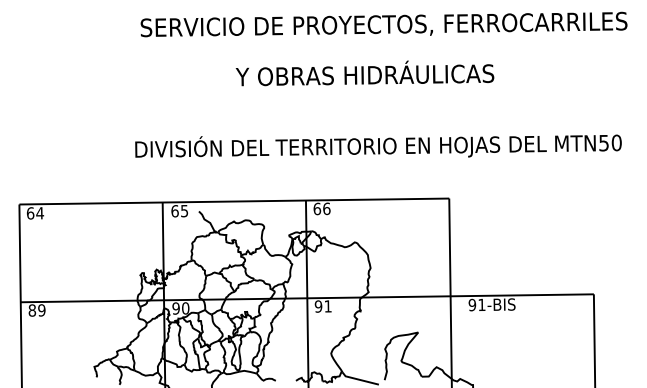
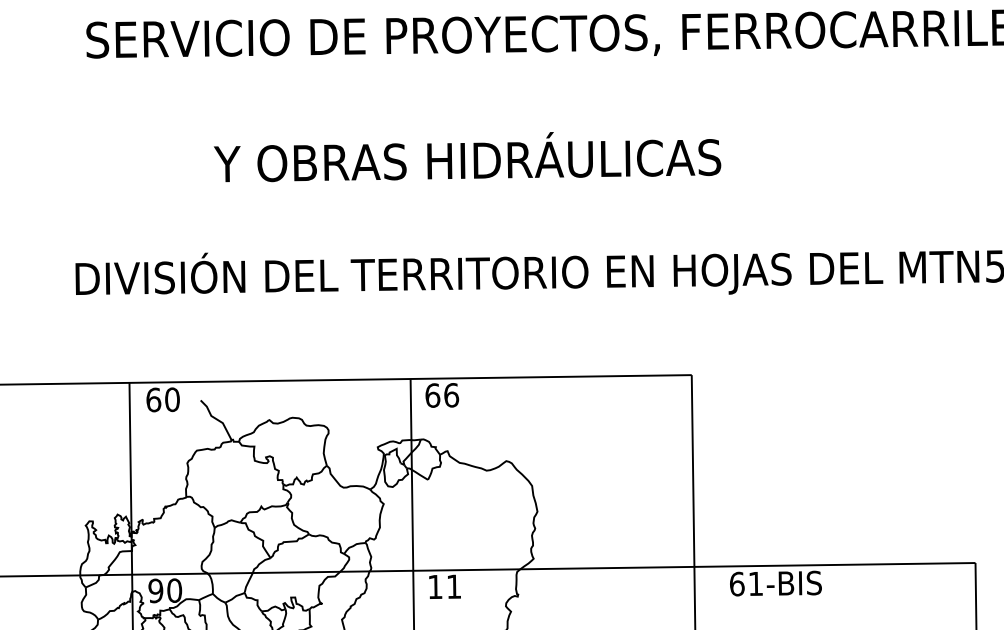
text: (364, 73) -> (466, 157), moved
text: (184, 210) -> (172, 398), 65 -> 60
text: (472, 304) -> (737, 582), 91-BIS -> 61-BIS
text: (318, 306) -> (435, 586), 91 -> 11

